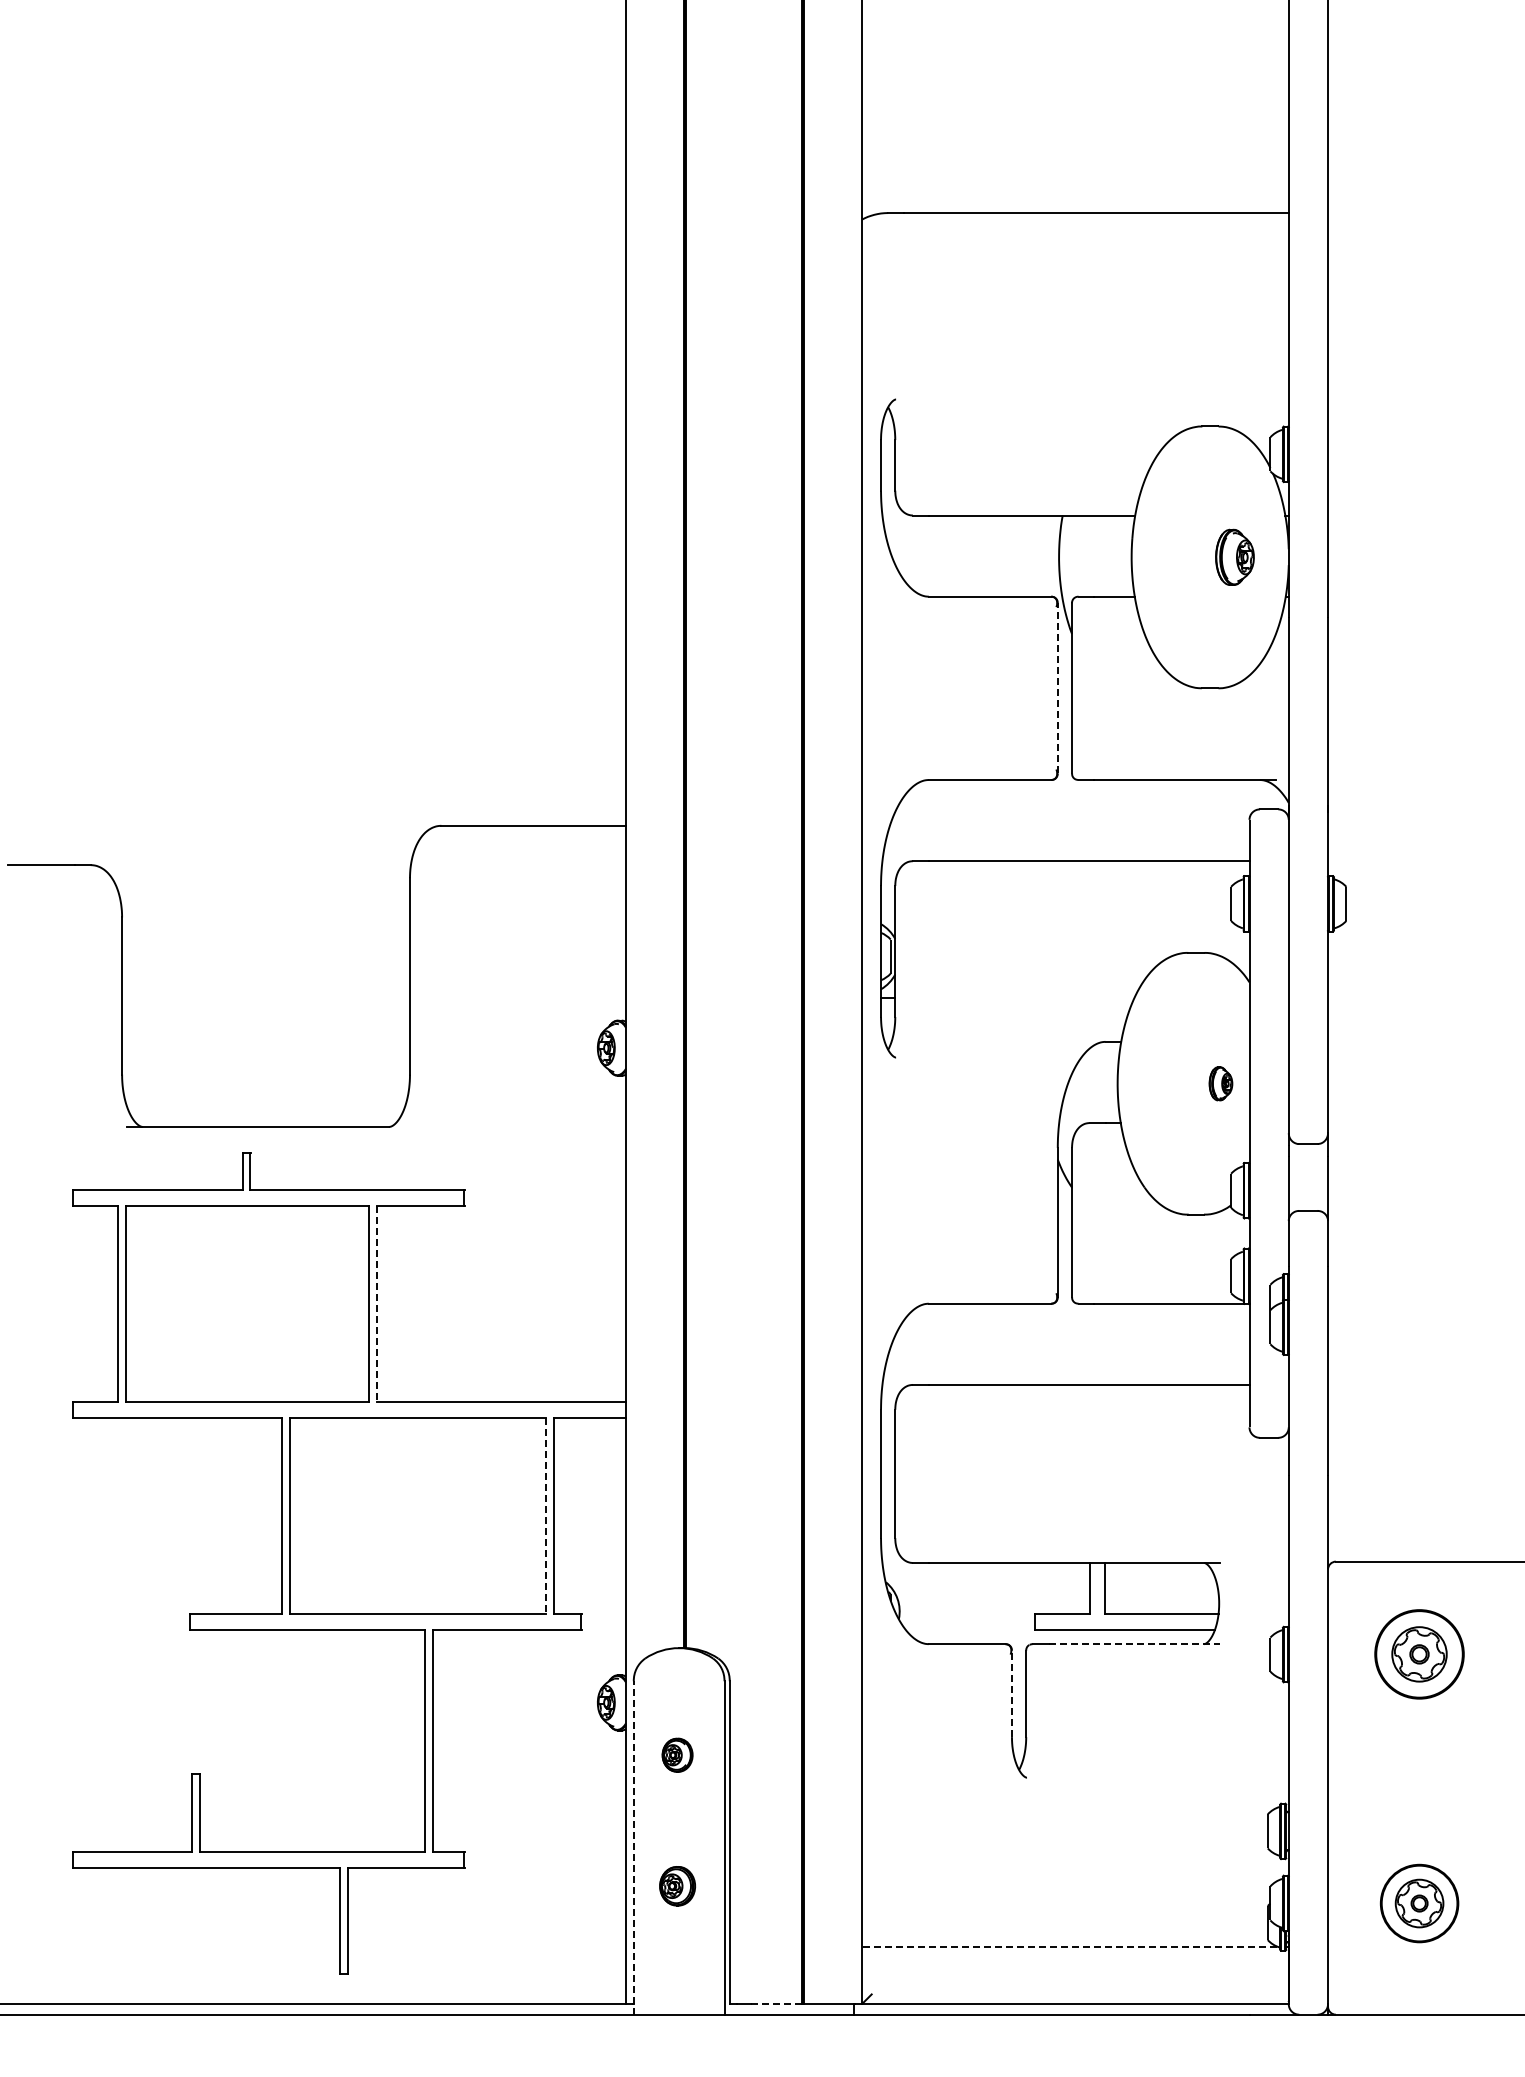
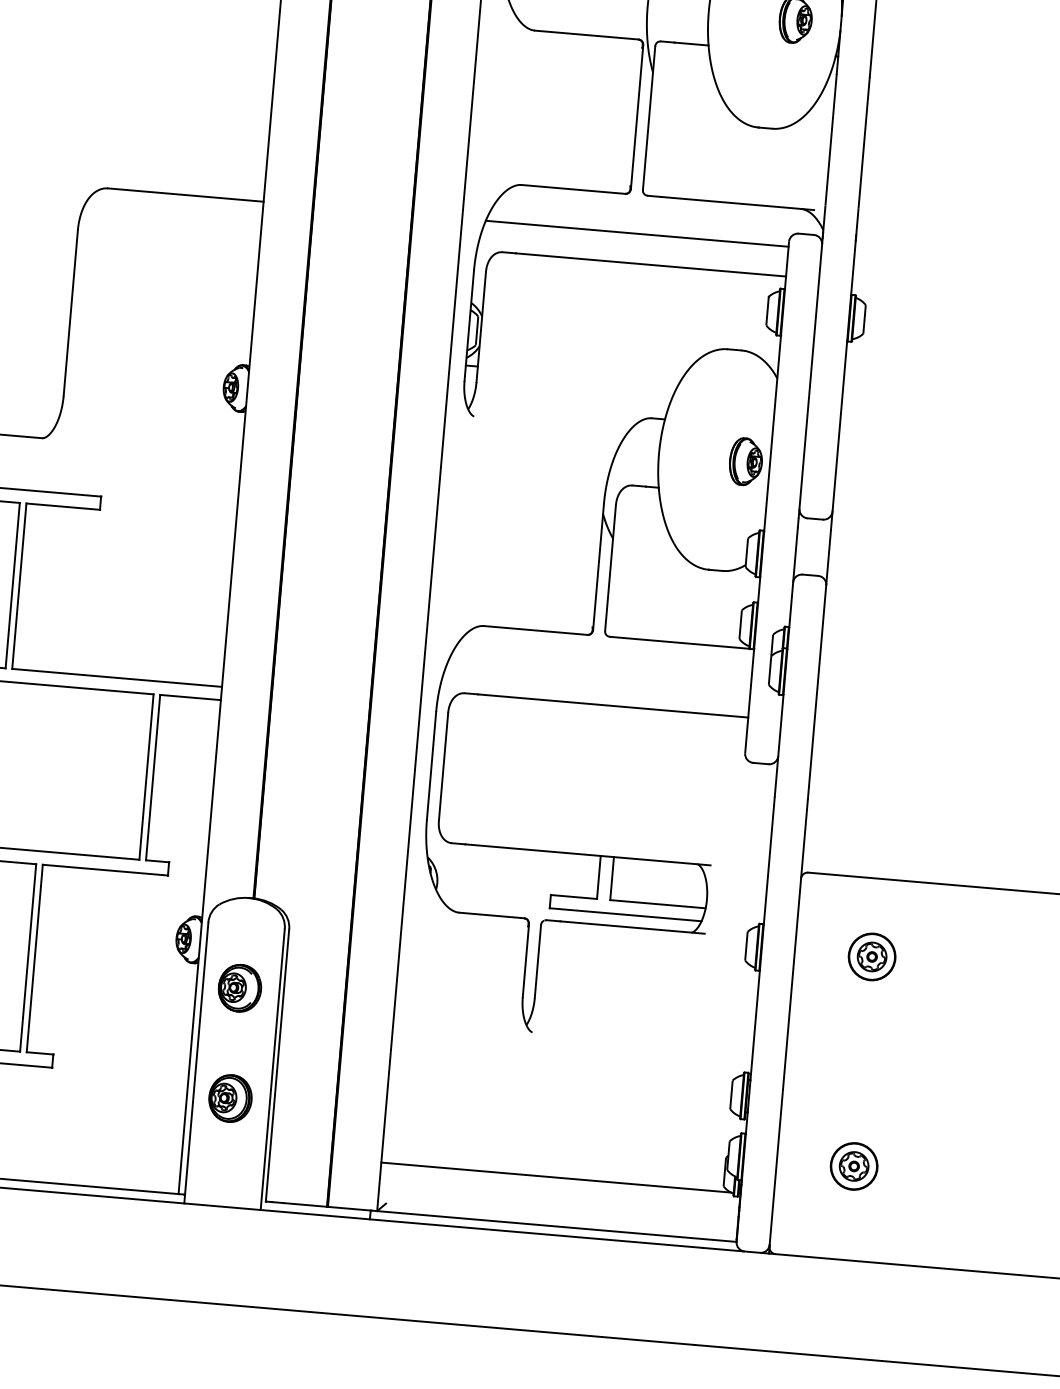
line: (1057, 687) -> (636, 116), dashed -> solid
line: (1069, 825) -> (637, 233), added
part: (1220, 1083) -> (745, 461), size x1.67
line: (376, 1304) -> (18, 586), dashed -> solid
line: (546, 1516) -> (146, 777), dashed -> solid
line: (1134, 1644) -> (632, 927), dashed -> solid
part: (1419, 1654) -> (871, 956), size x0.62
line: (1011, 1693) -> (525, 960), dashed -> solid
part: (677, 1754) -> (239, 987), size x1.67
line: (633, 1847) -> (196, 1062), dashed -> solid
part: (677, 1885) -> (230, 1097), size x1.43
part: (1419, 1902) -> (854, 1165), size x0.71
line: (1069, 1946) -> (556, 1177), dashed -> solid
line: (776, 2004) -> (305, 1205), dashed -> solid

